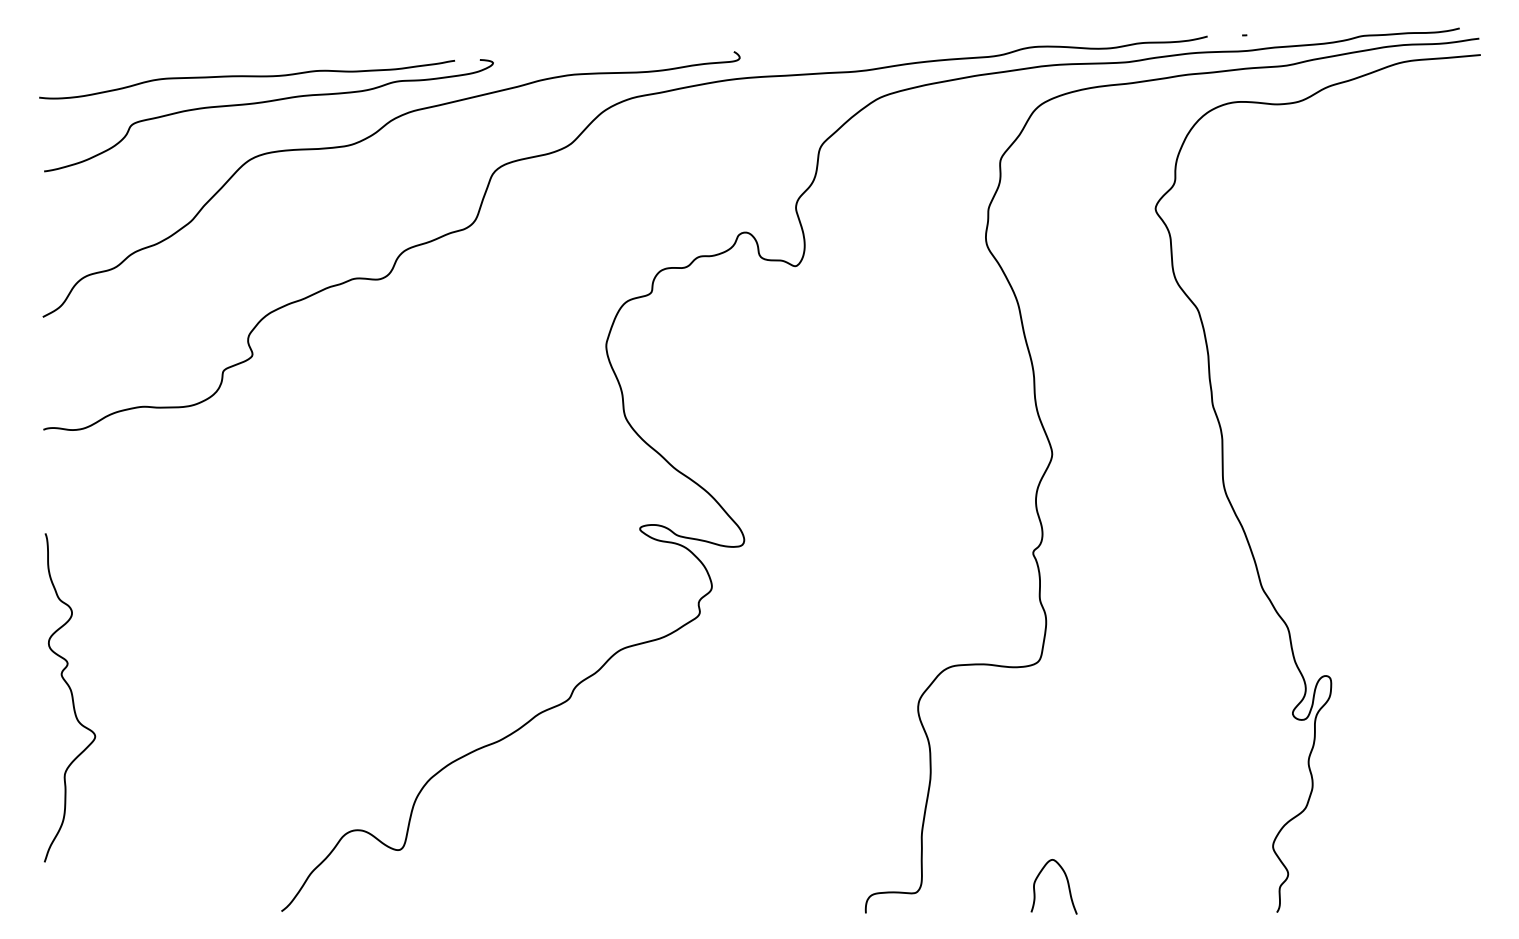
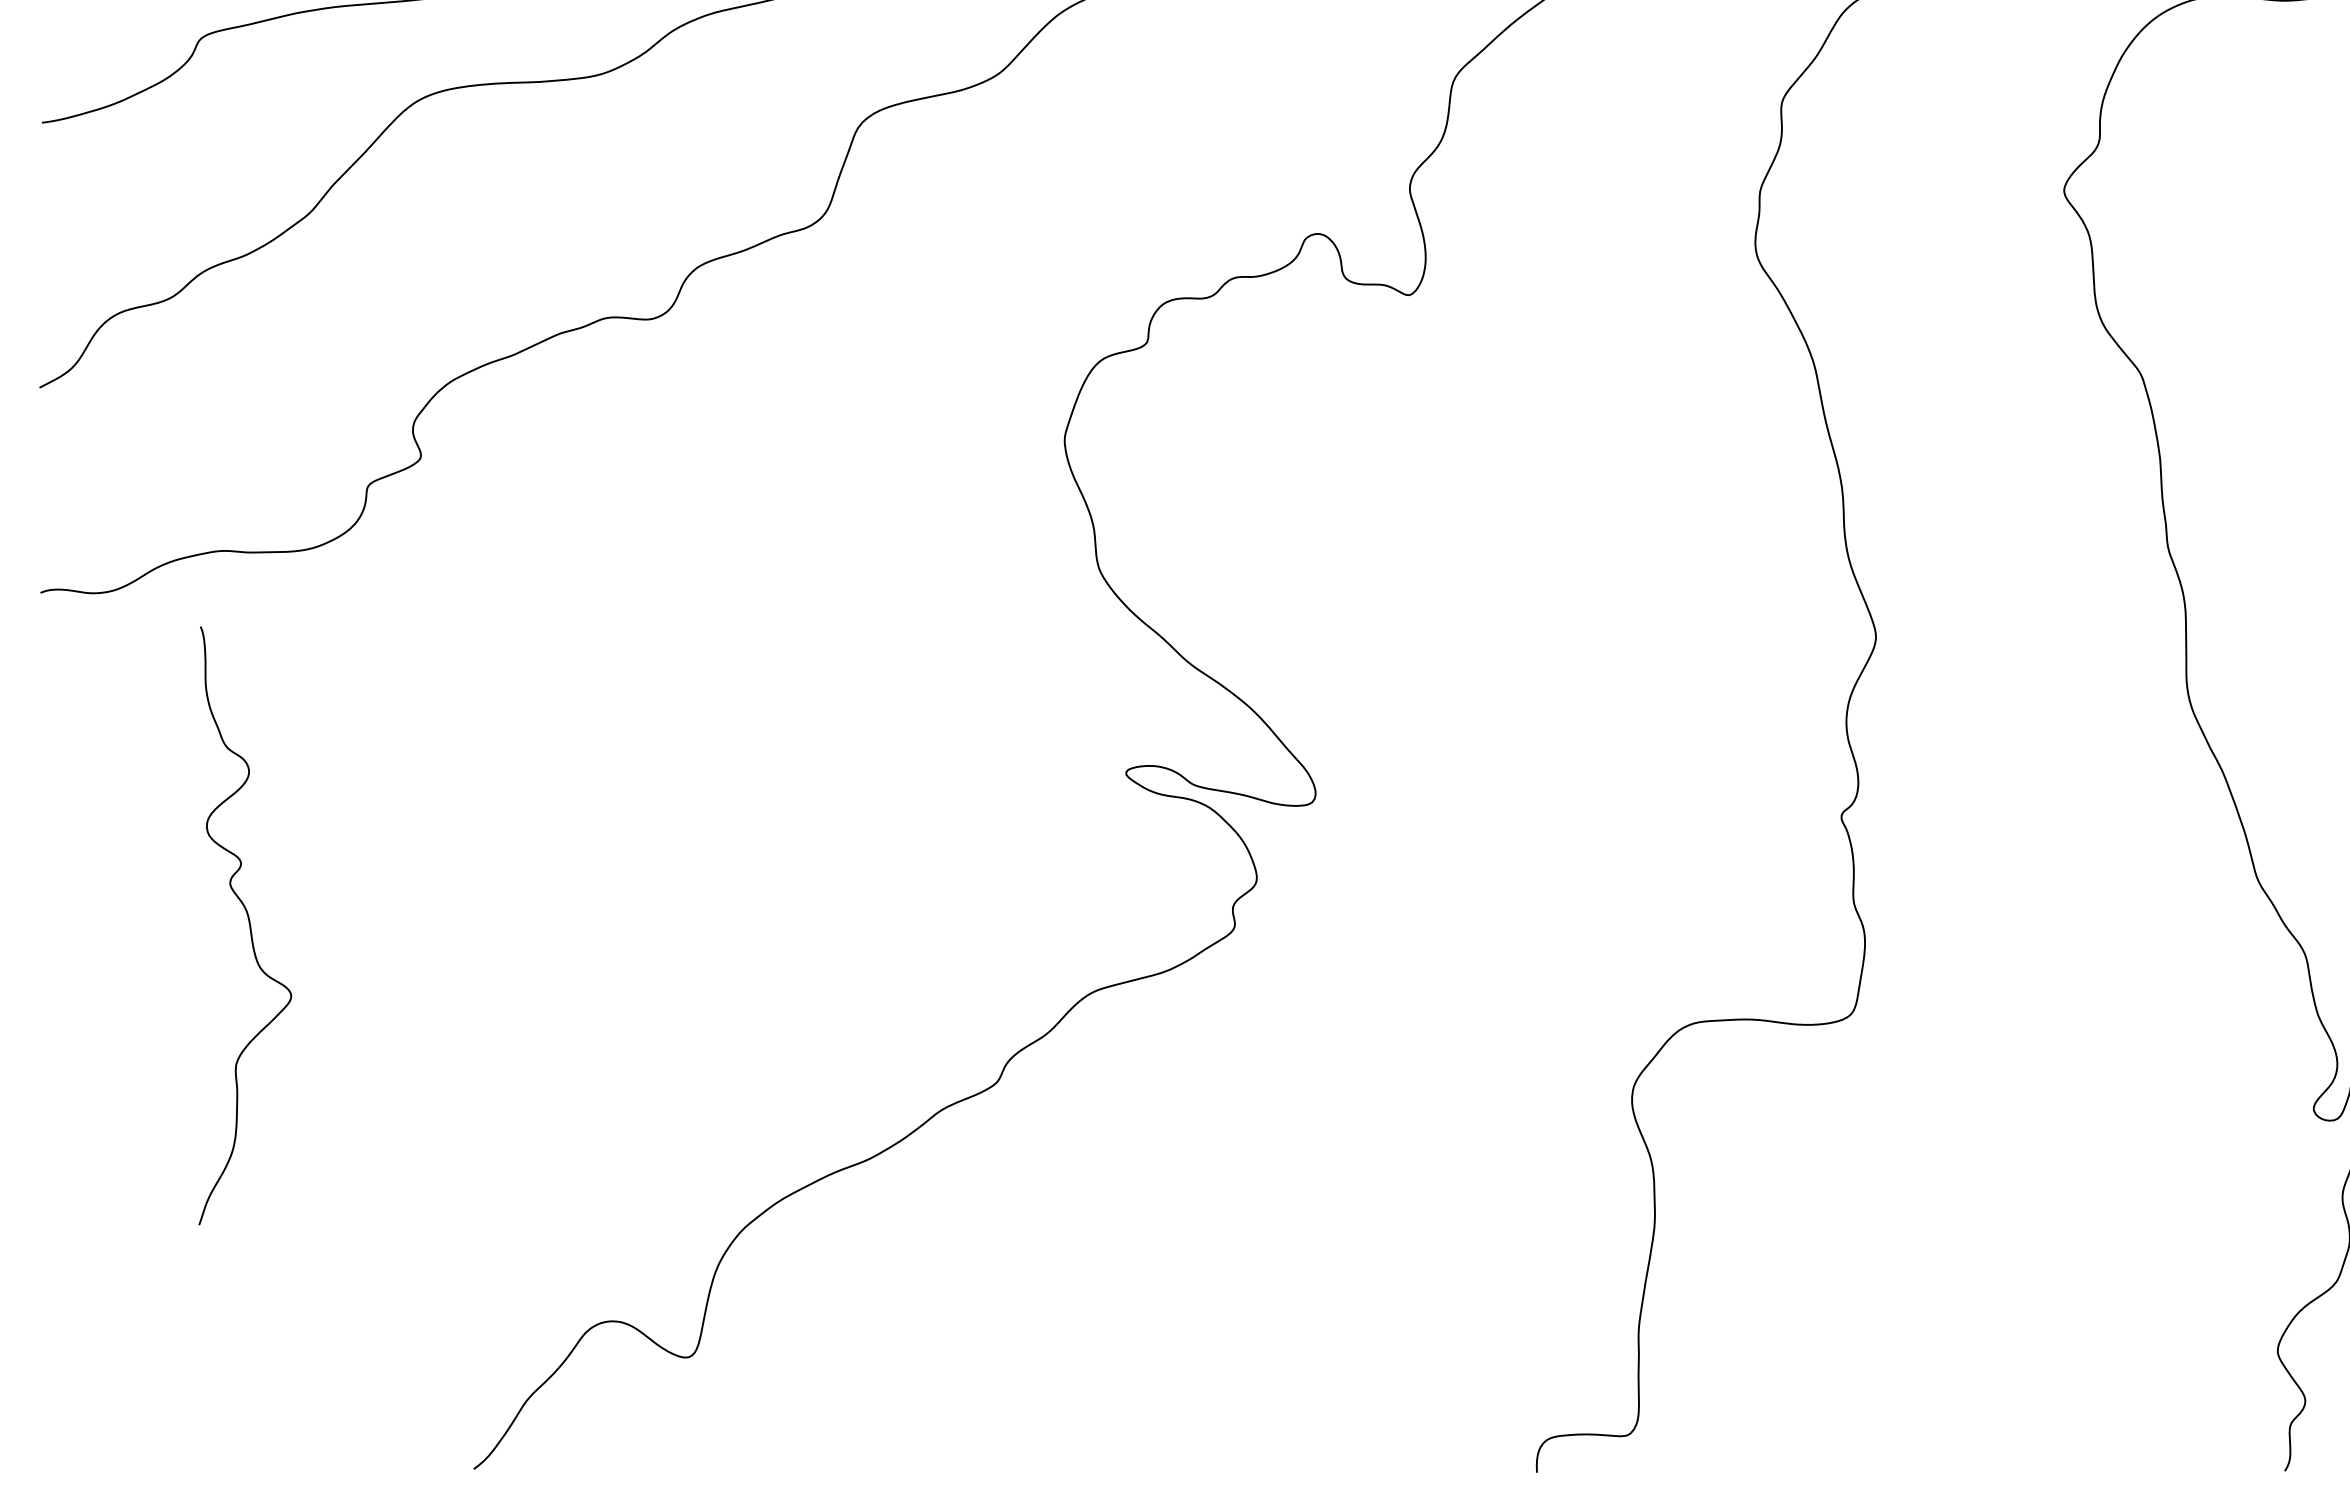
curve: (71, 697) -> (248, 925), moved
curve: (1067, 885) -> (1903, 1421), removed

